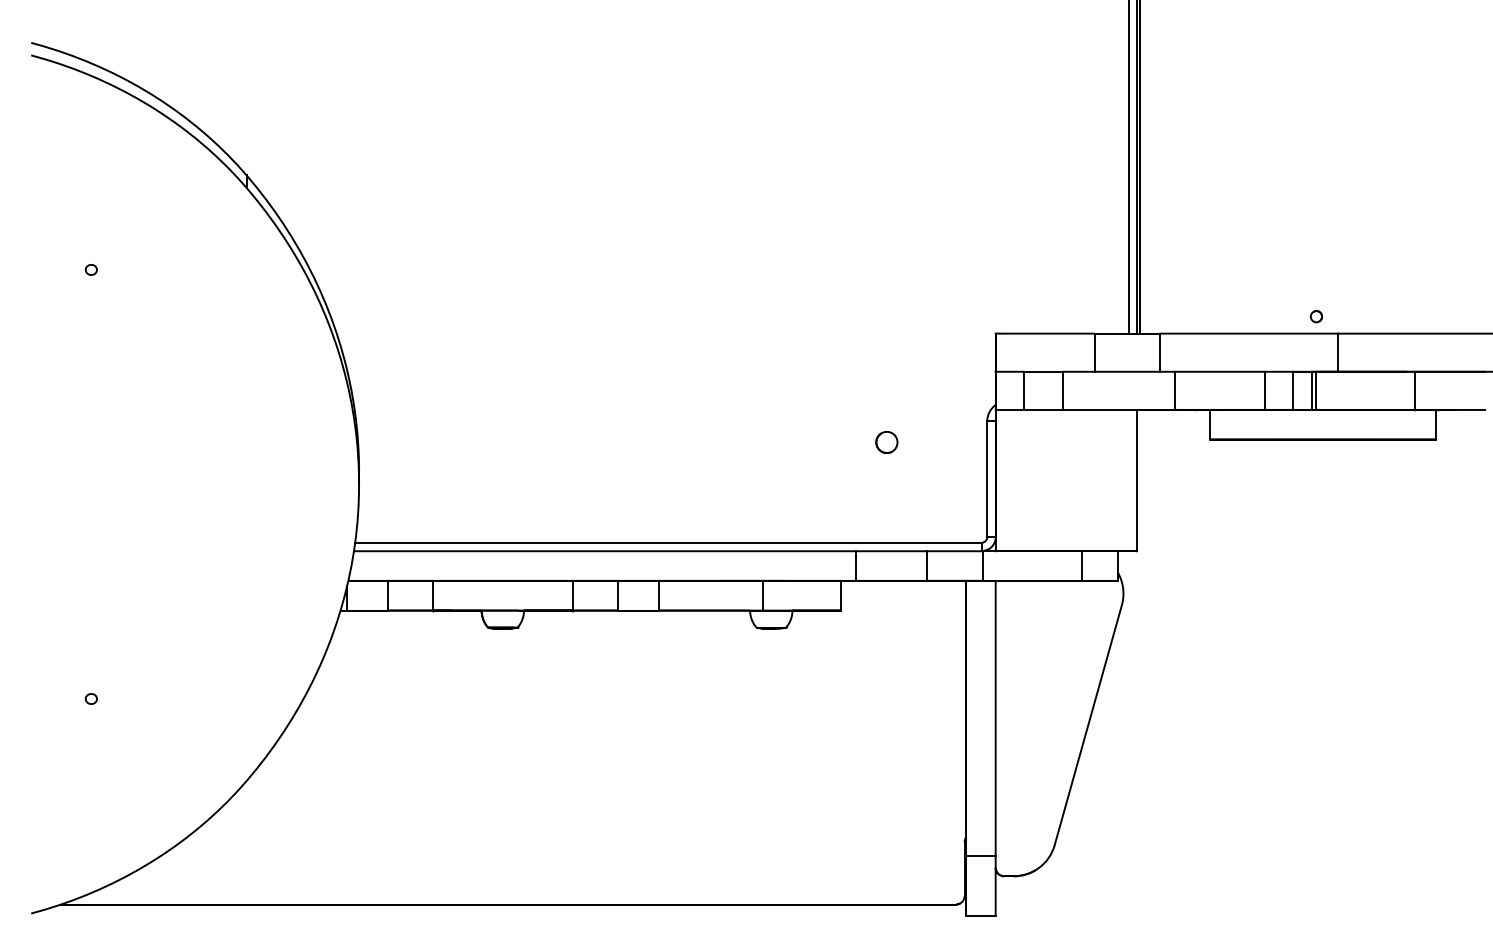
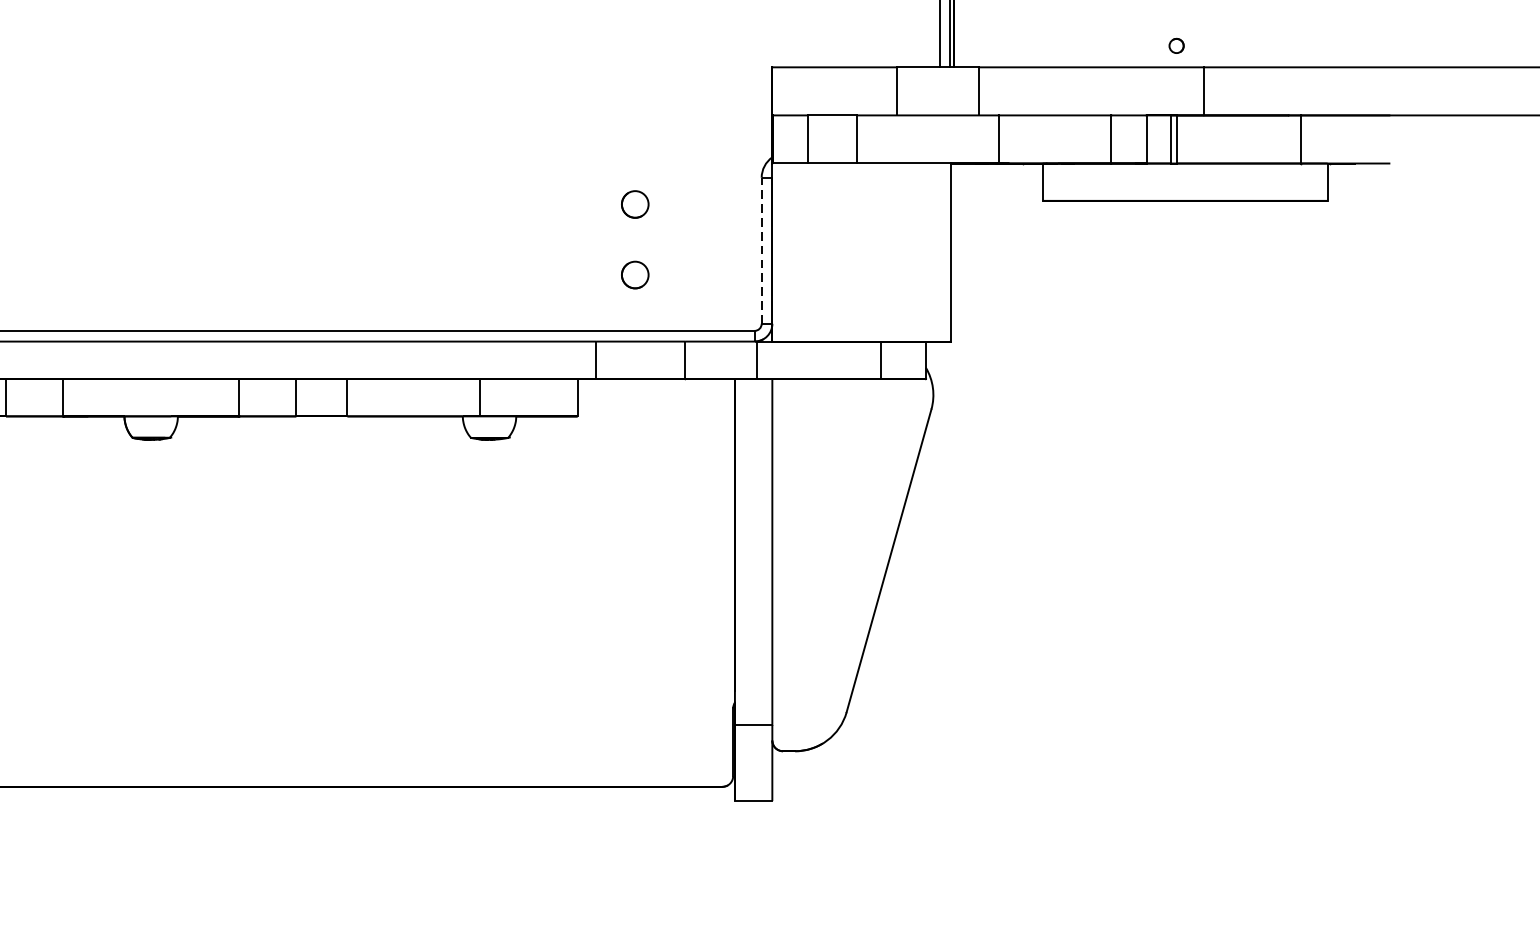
line: (987, 479) -> (762, 251), solid -> dashed
circle: (886, 498) -> (634, 275), added

